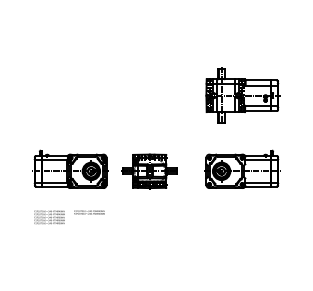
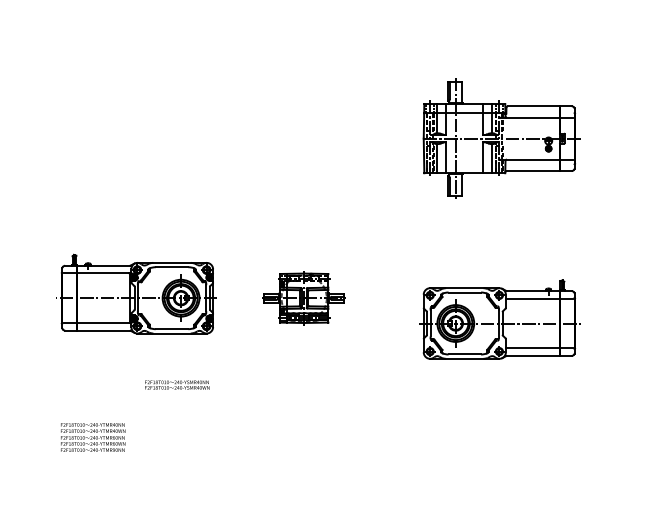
part: (242, 168) -> (499, 317), moved
part: (149, 171) -> (303, 298), size x0.7
text: (49, 217) -> (92, 437), moved

